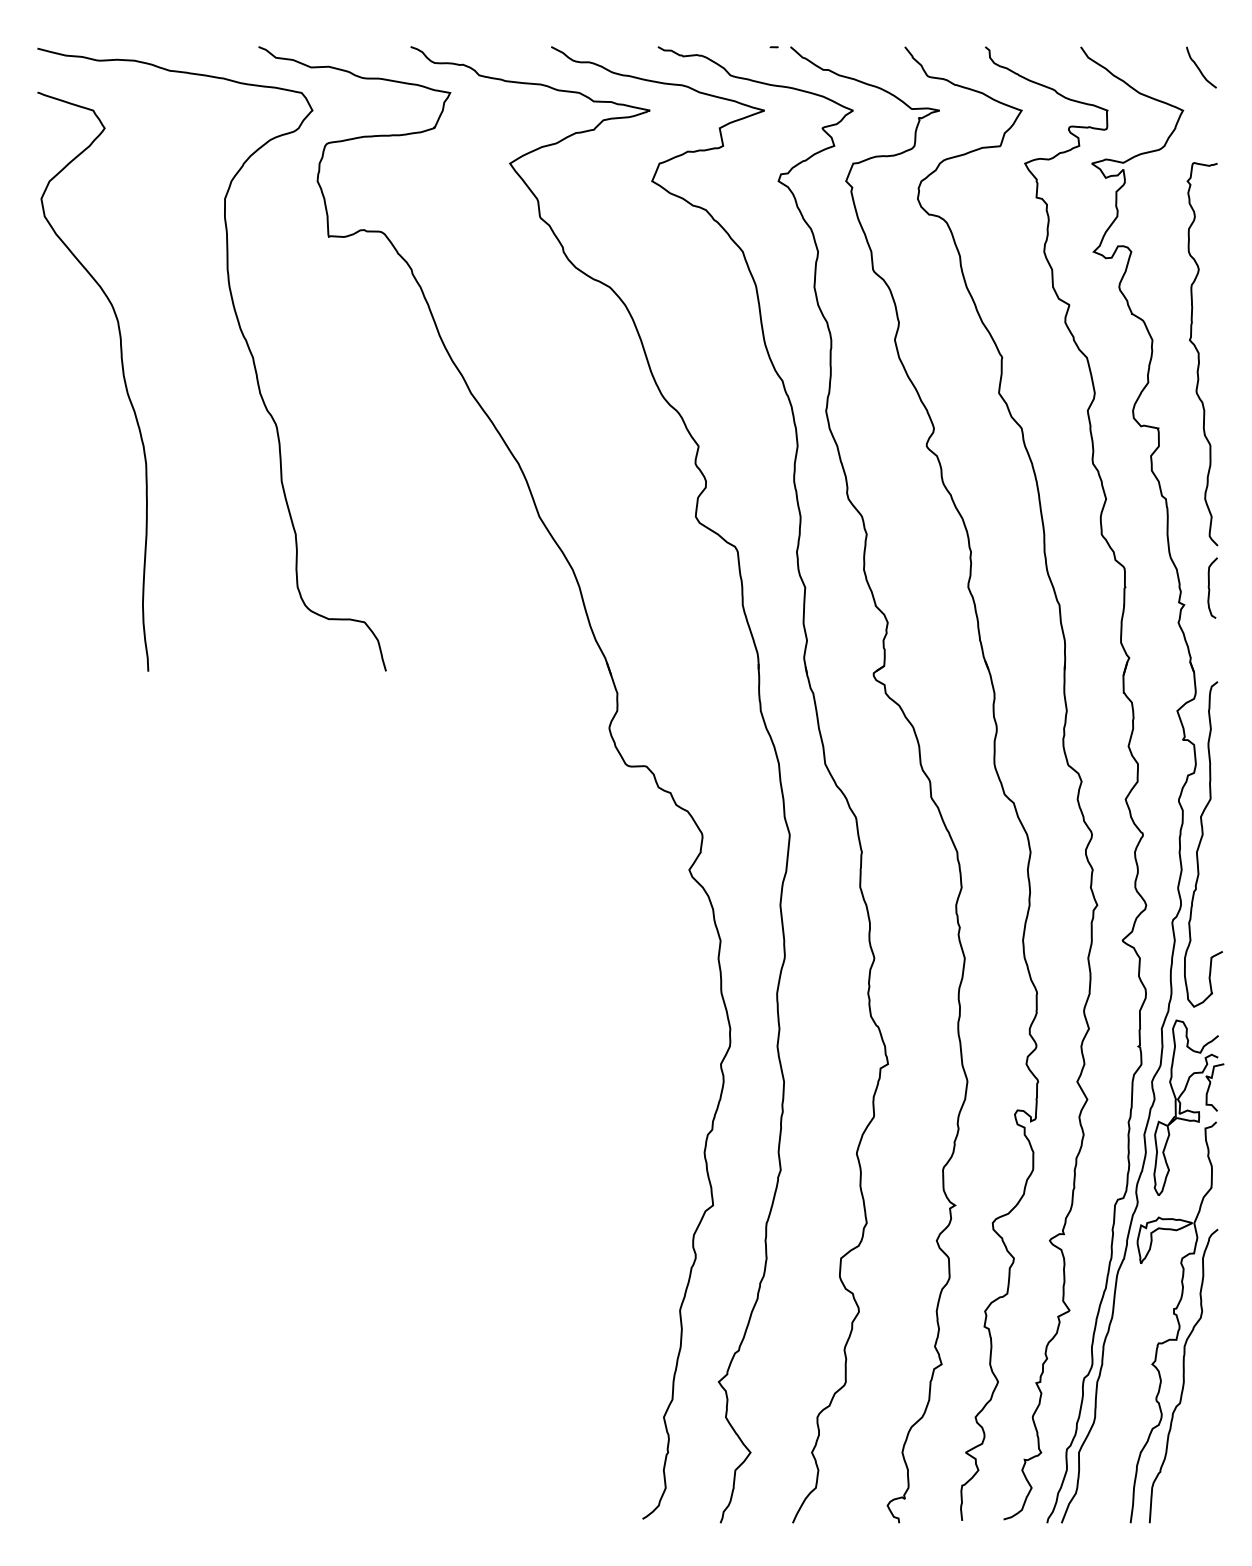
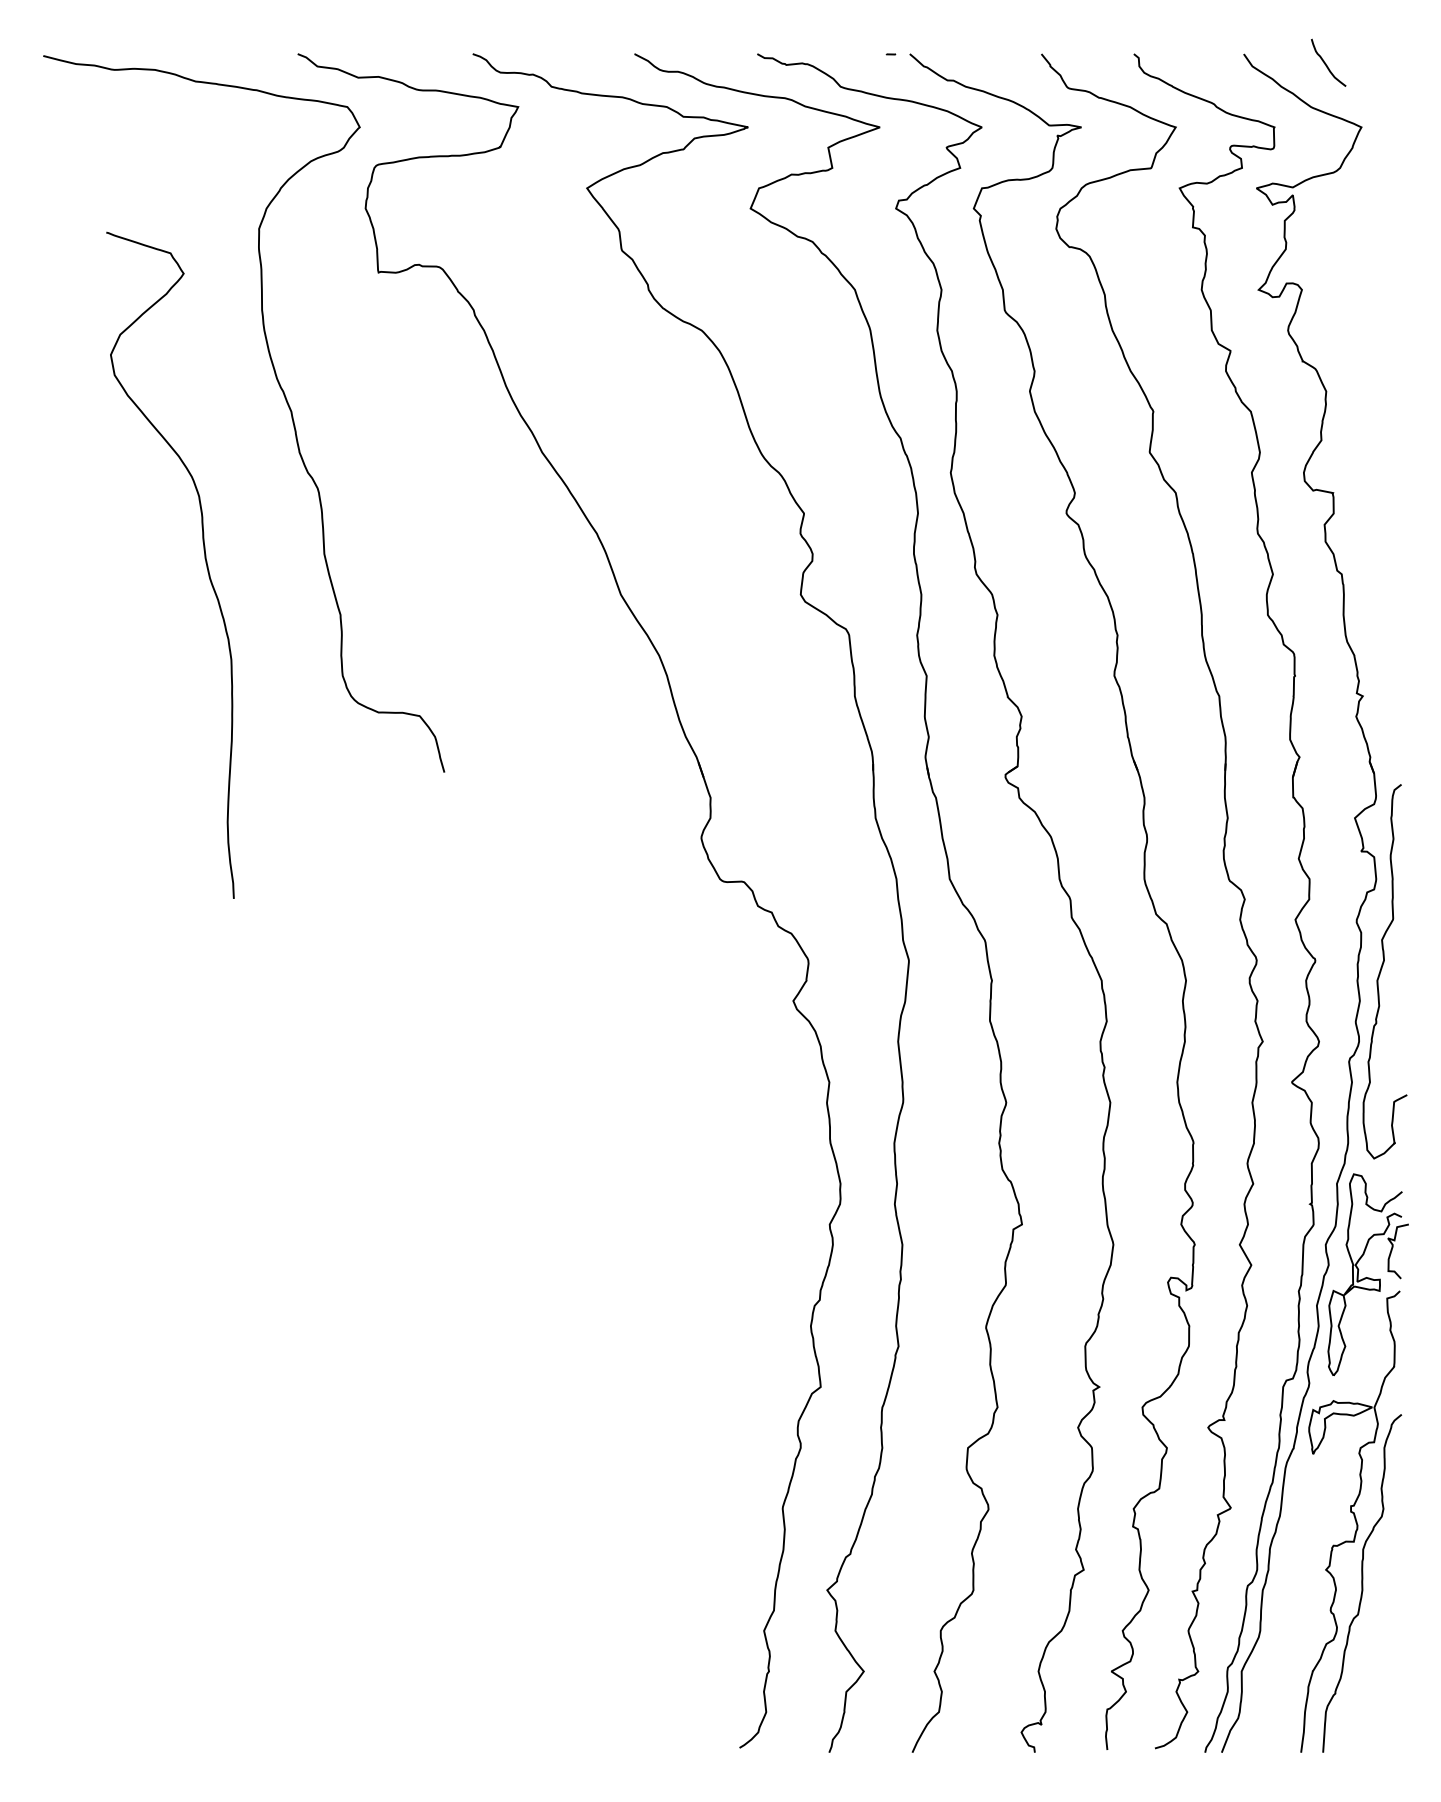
curve: (1199, 68) -> (1326, 63), moved
curve: (1199, 354) -> (1380, 407), removed
curve: (122, 375) -> (204, 558), moved
curve: (1210, 588) -> (1392, 677), removed

